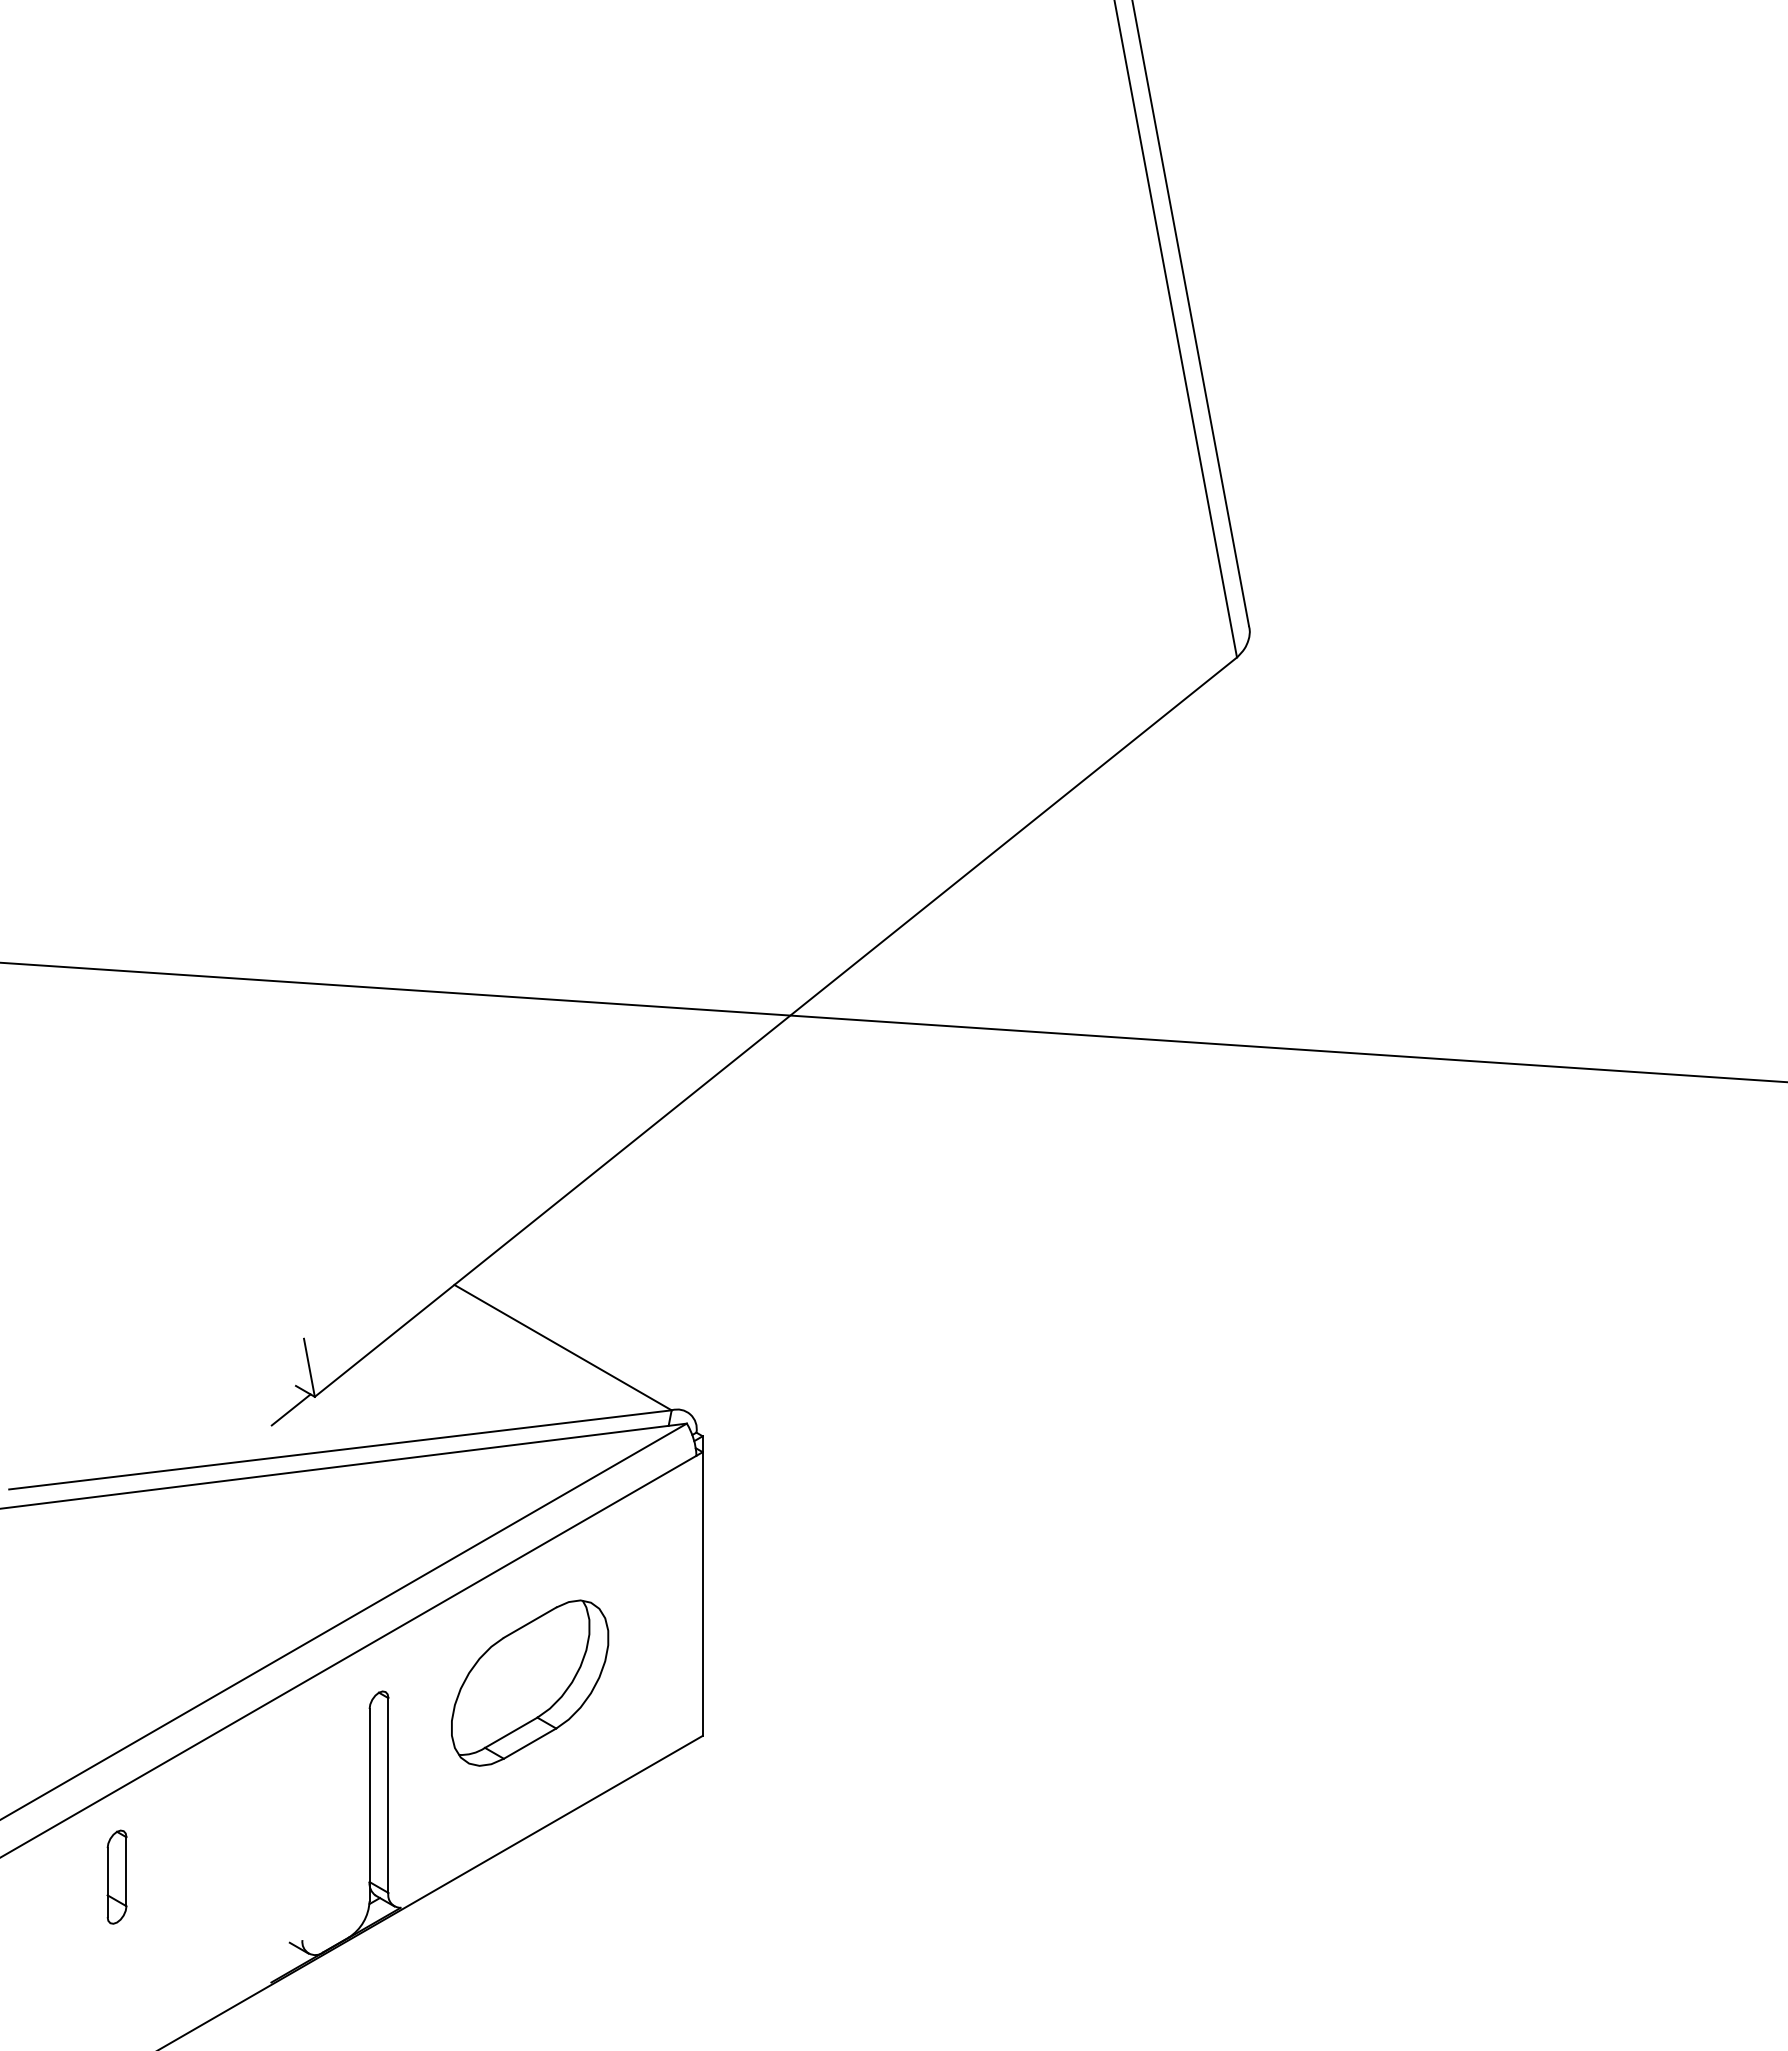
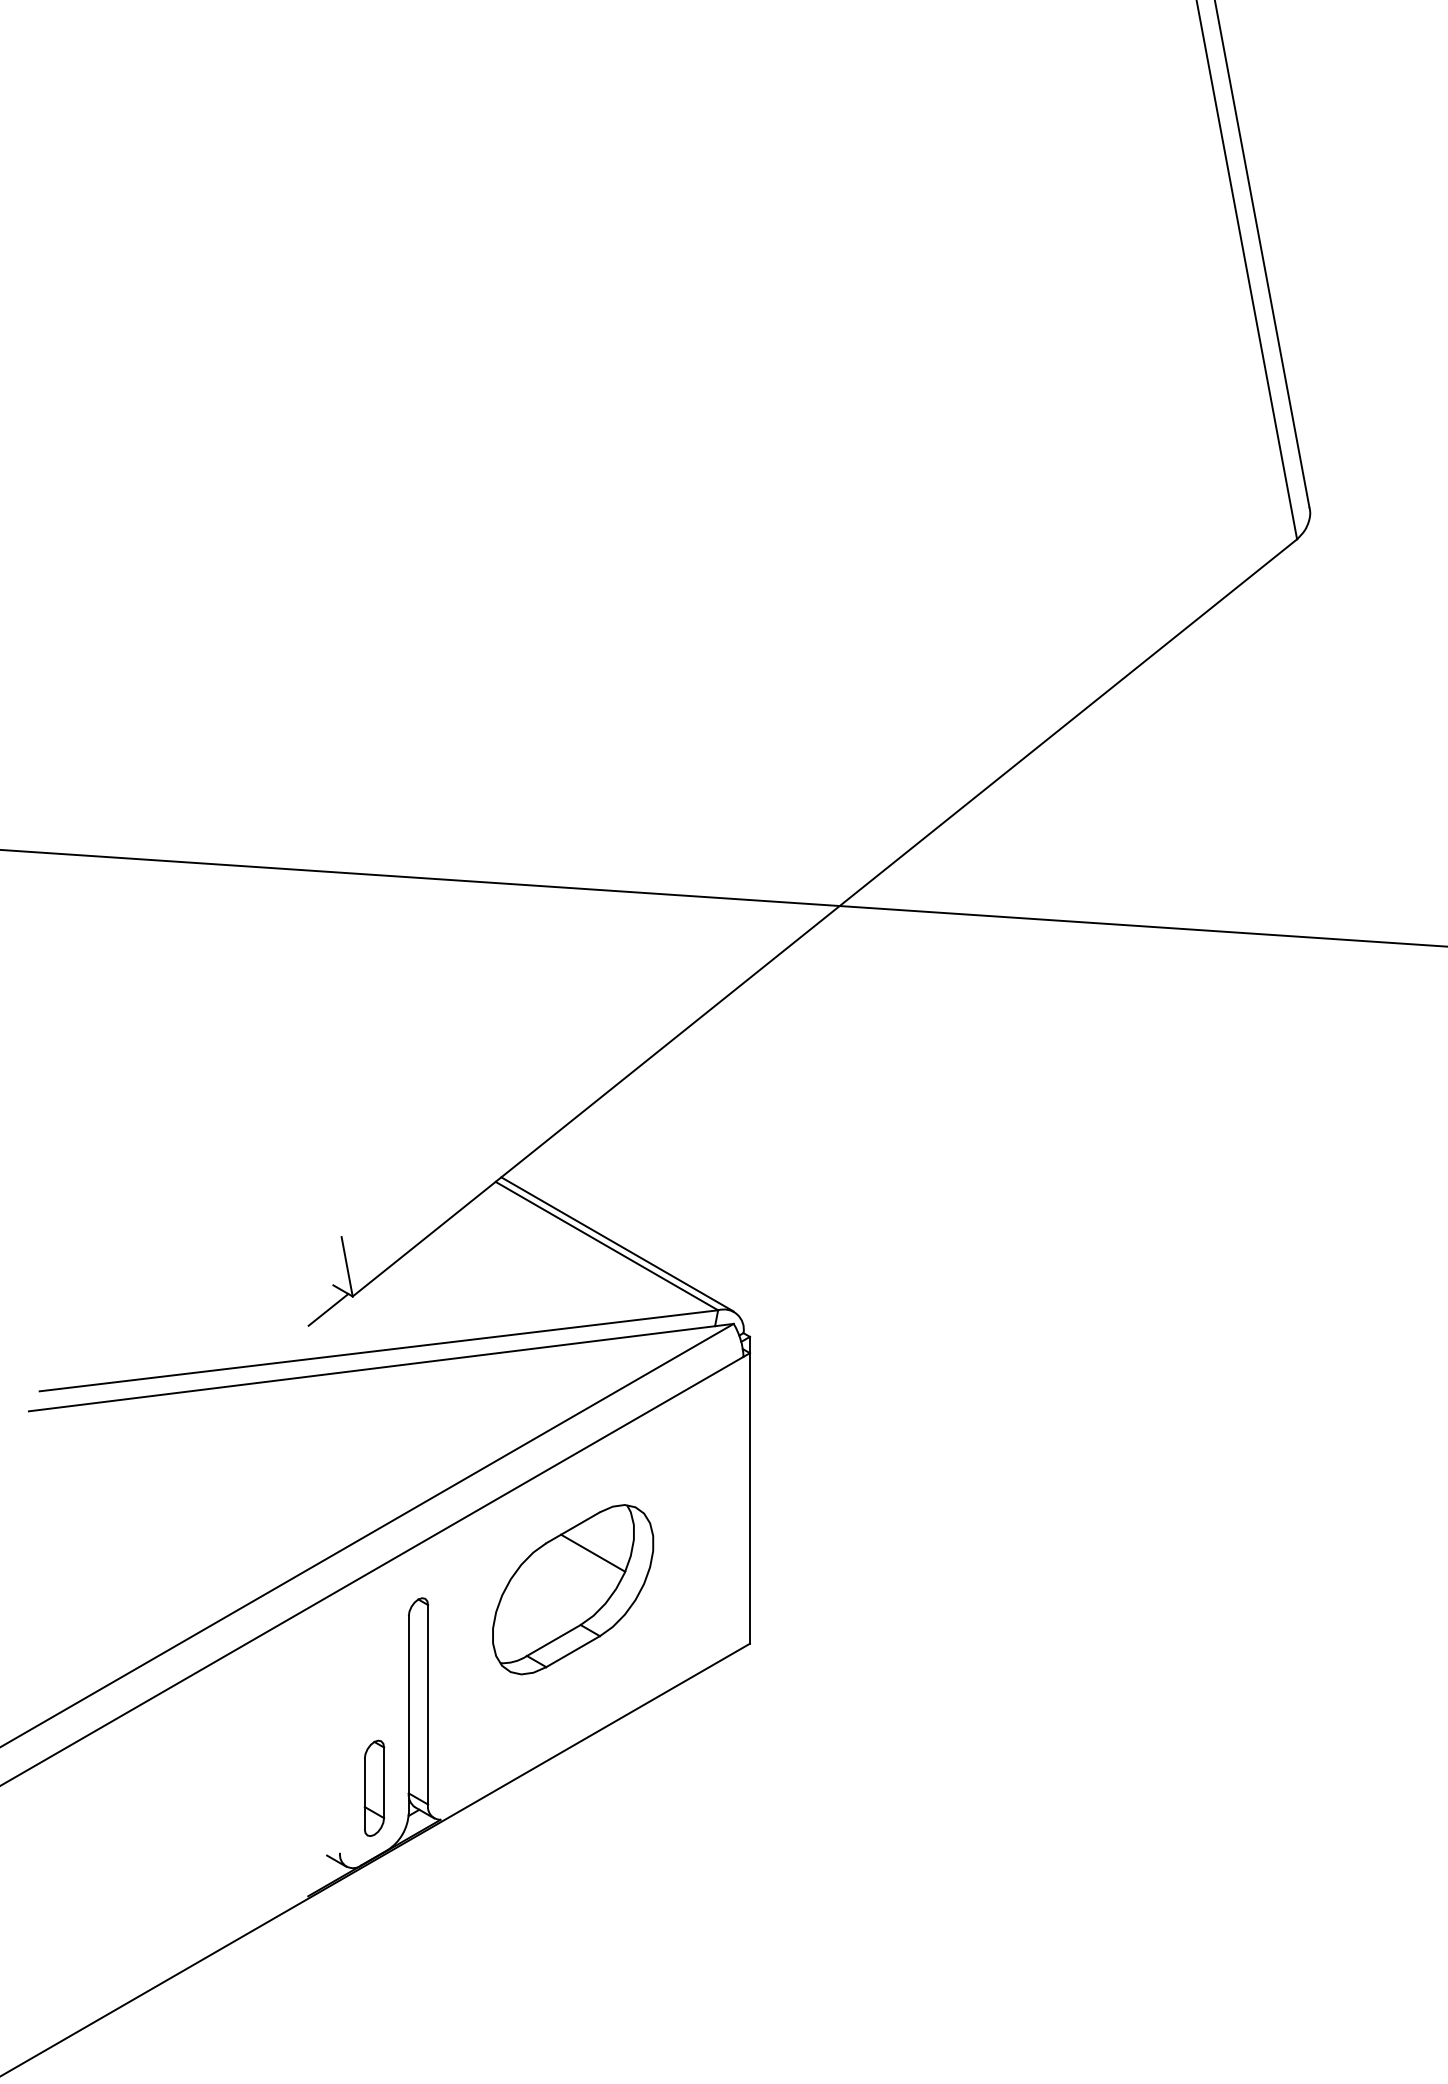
line: (572, 1345) -> (616, 1243), added
line: (549, 1647) -> (593, 1553), added
part: (116, 1876) -> (373, 1787), moved

